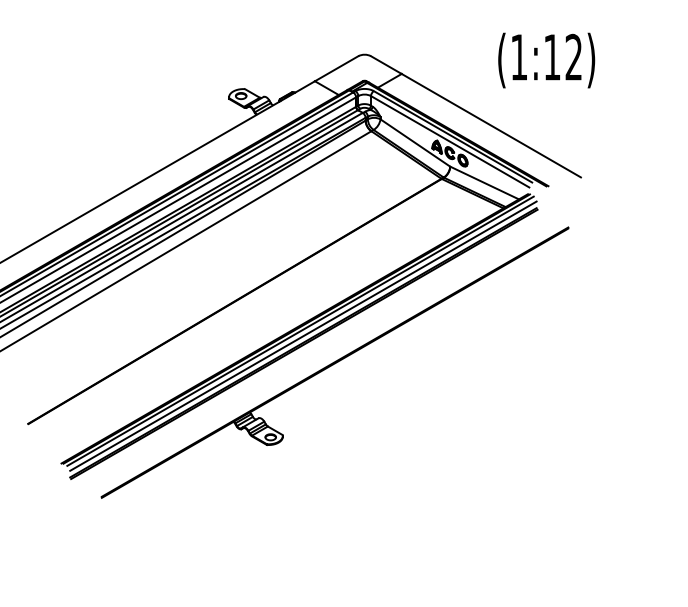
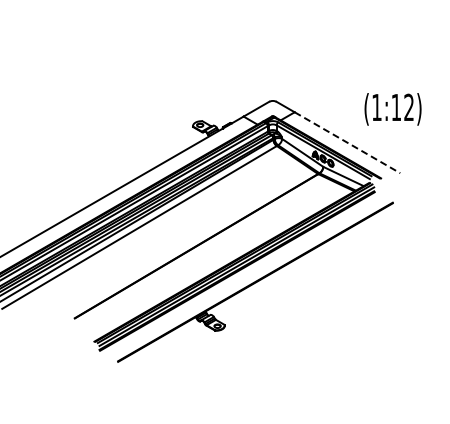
text: (545, 60) -> (392, 109), moved
line: (491, 125) -> (347, 142), solid -> dashed

